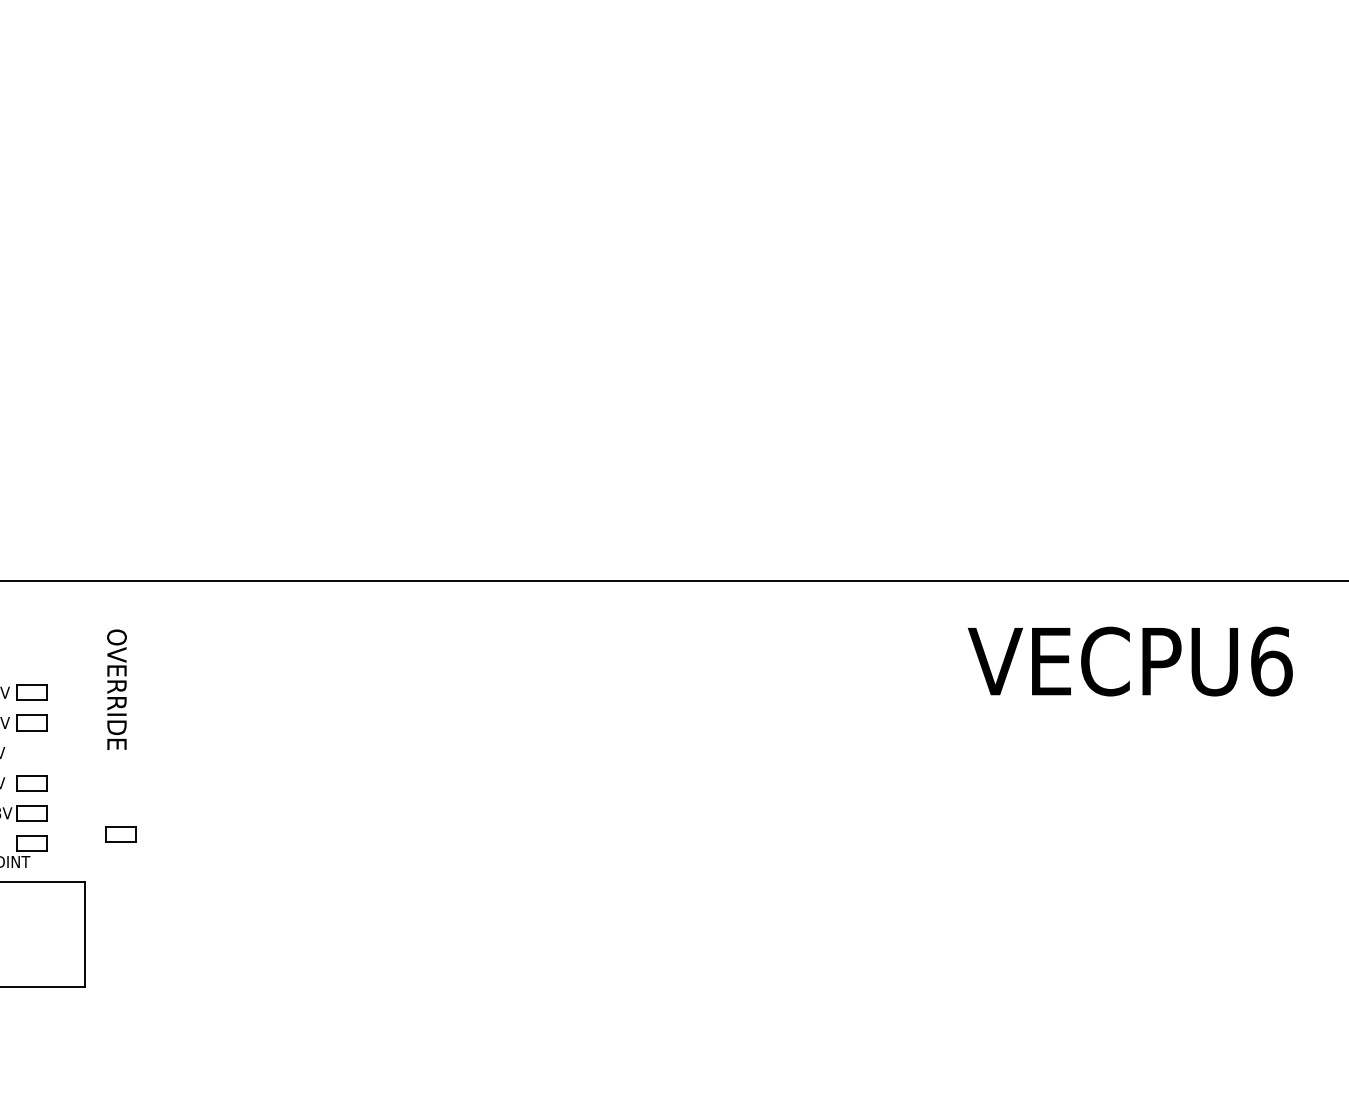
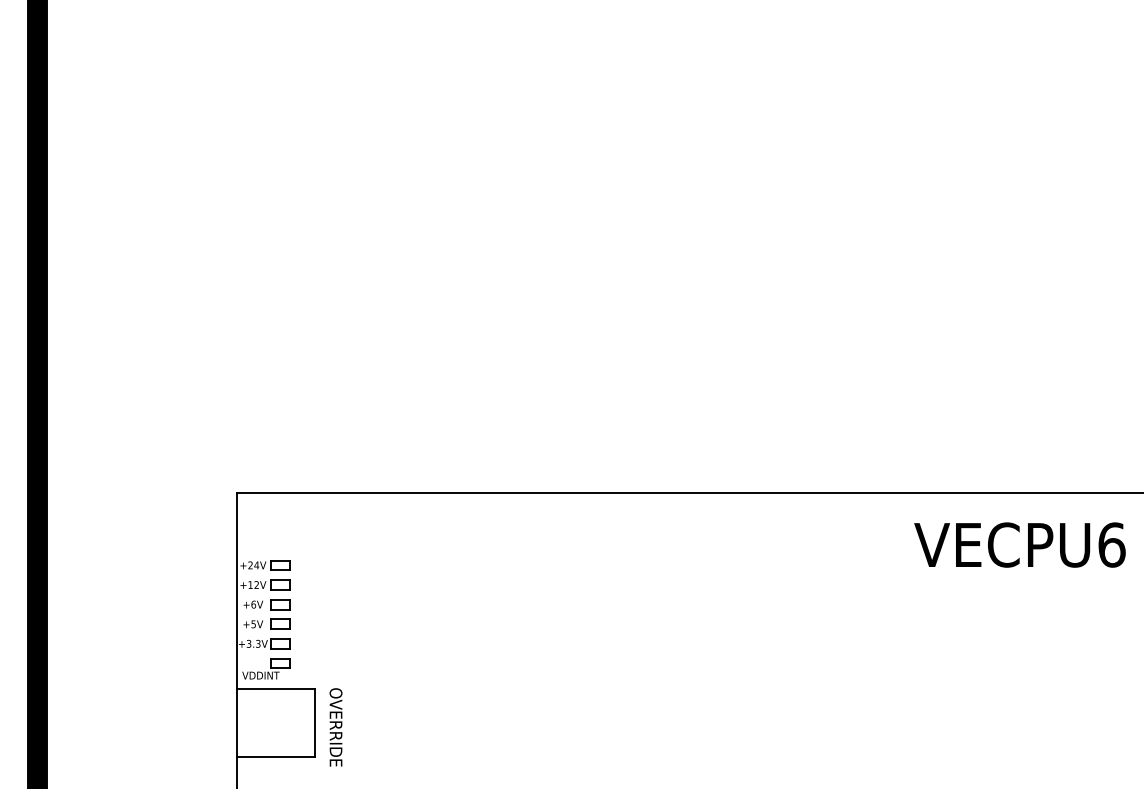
text: (1129, 660) -> (1019, 544), moved
text: (116, 689) -> (335, 727), moved
part: (120, 834) -> (280, 604), moved

